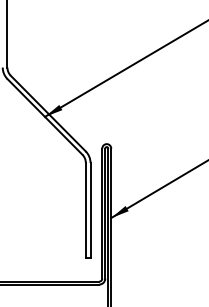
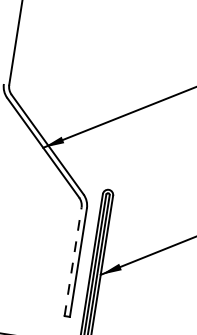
line: (85, 210) -> (72, 261), solid -> dashed

